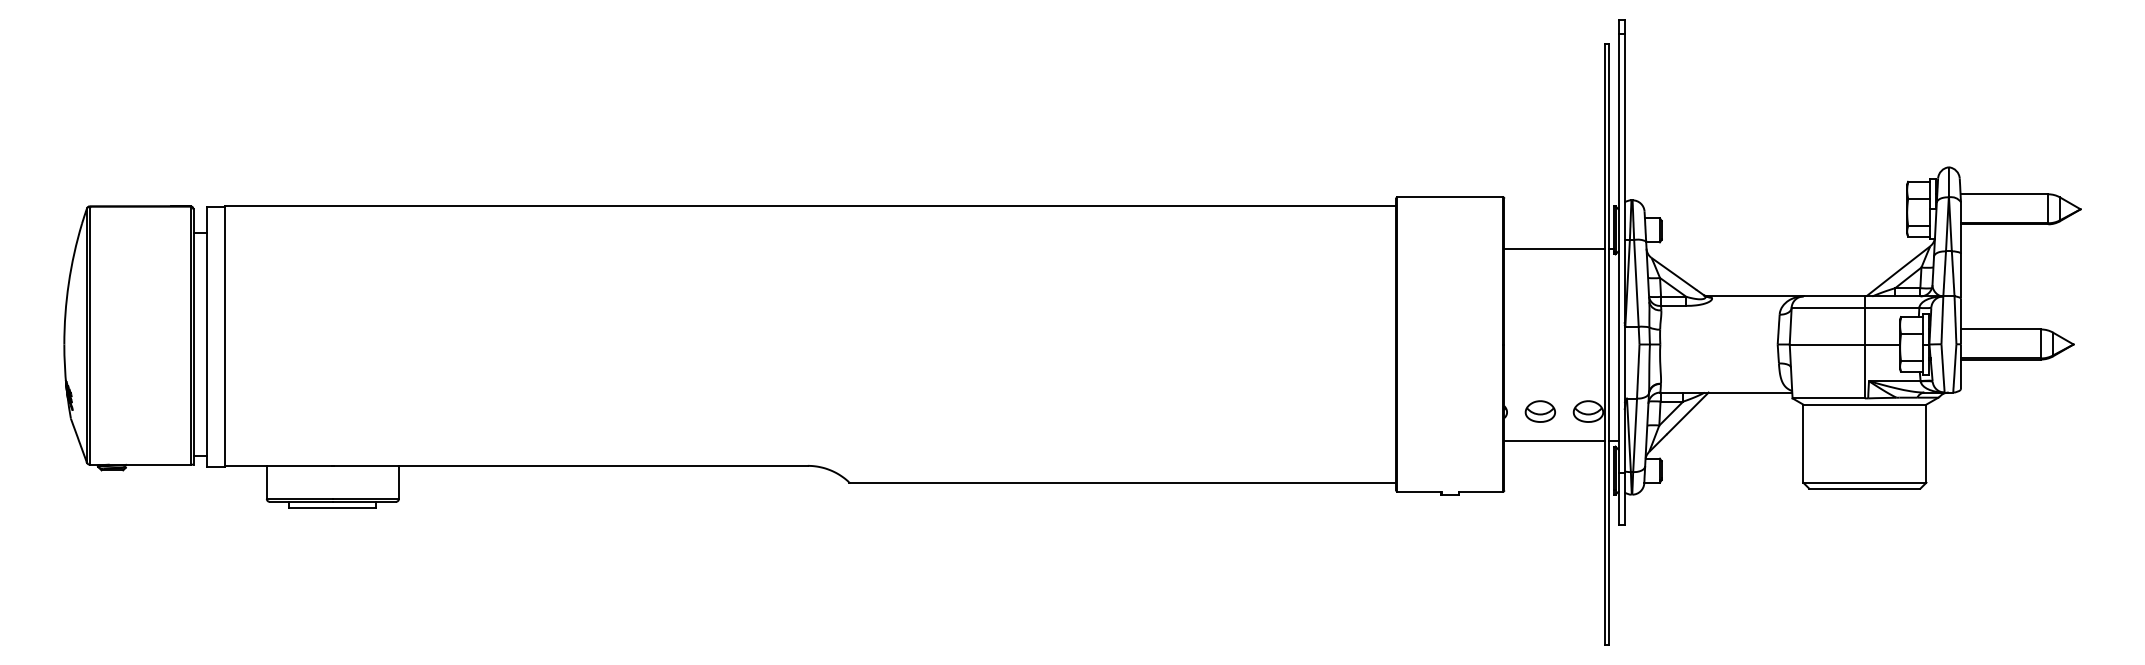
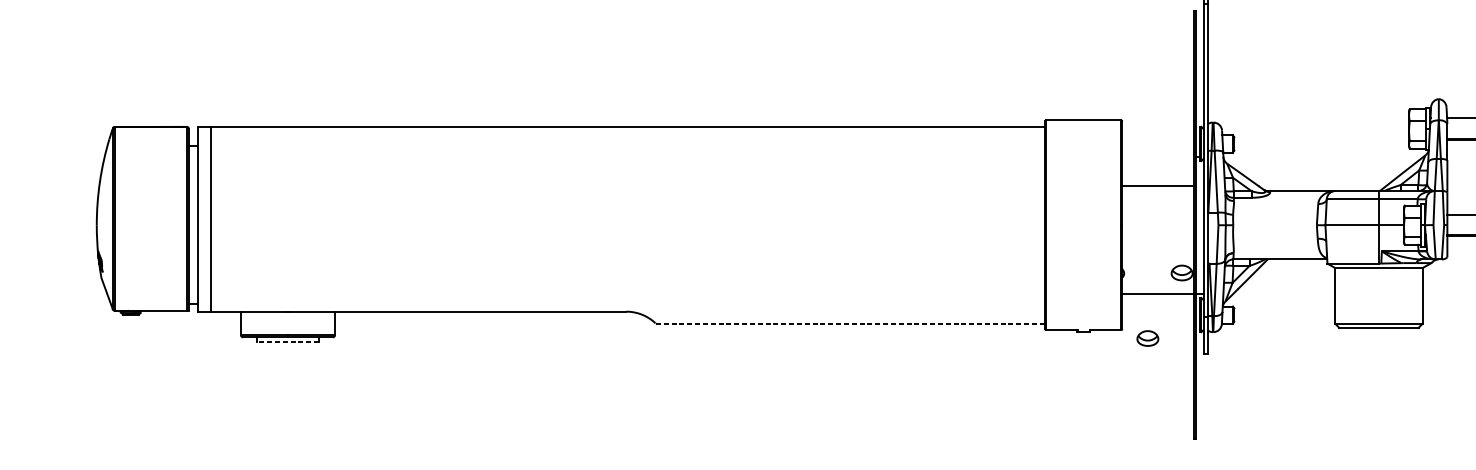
line: (1554, 248) -> (1157, 186), moved
part: (1539, 411) -> (1147, 338), moved
line: (1123, 482) -> (851, 323), solid -> dashed
line: (332, 507) -> (287, 341), solid -> dashed

